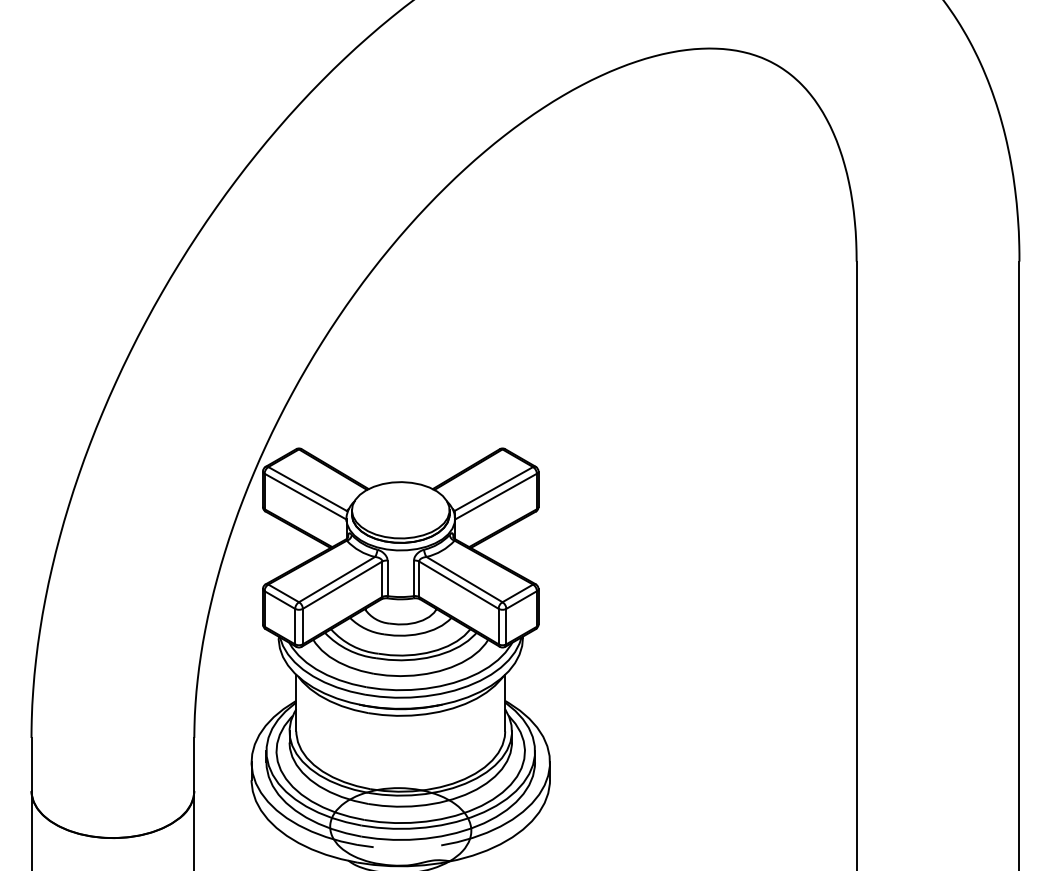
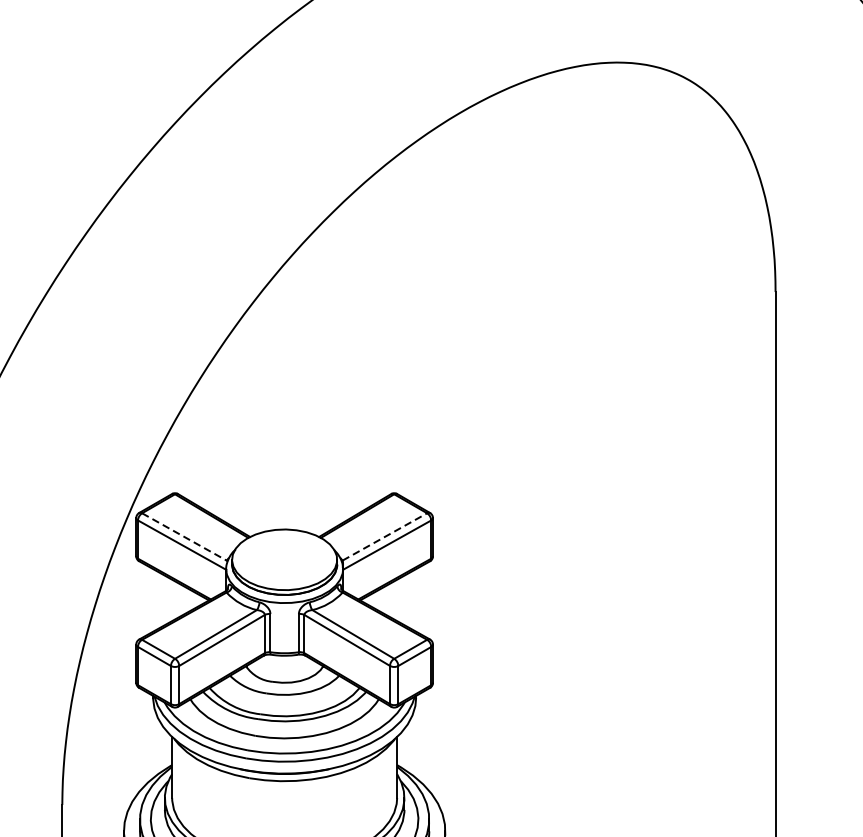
line: (307, 489) -> (184, 537), solid -> dashed
line: (493, 489) -> (384, 537), solid -> dashed

